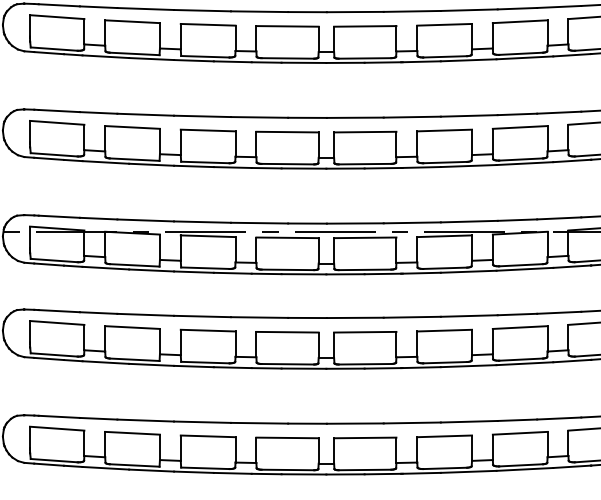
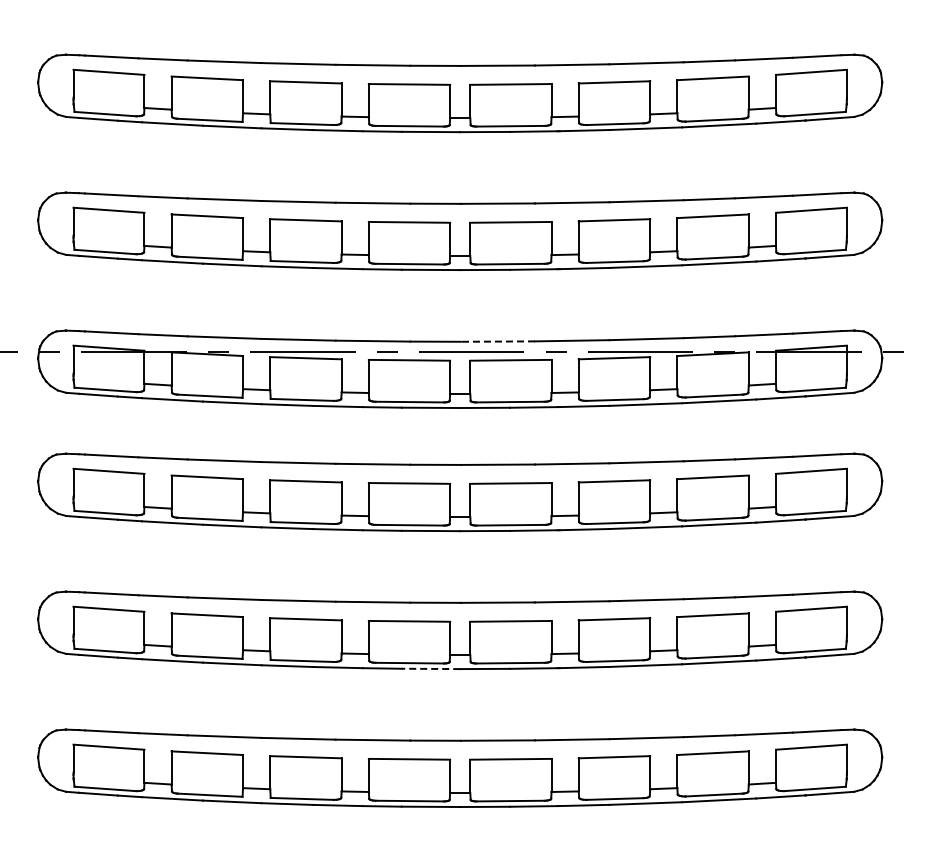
line: (354, 223) -> (497, 341), solid -> dashed
line: (303, 474) -> (430, 668), solid -> dashed

